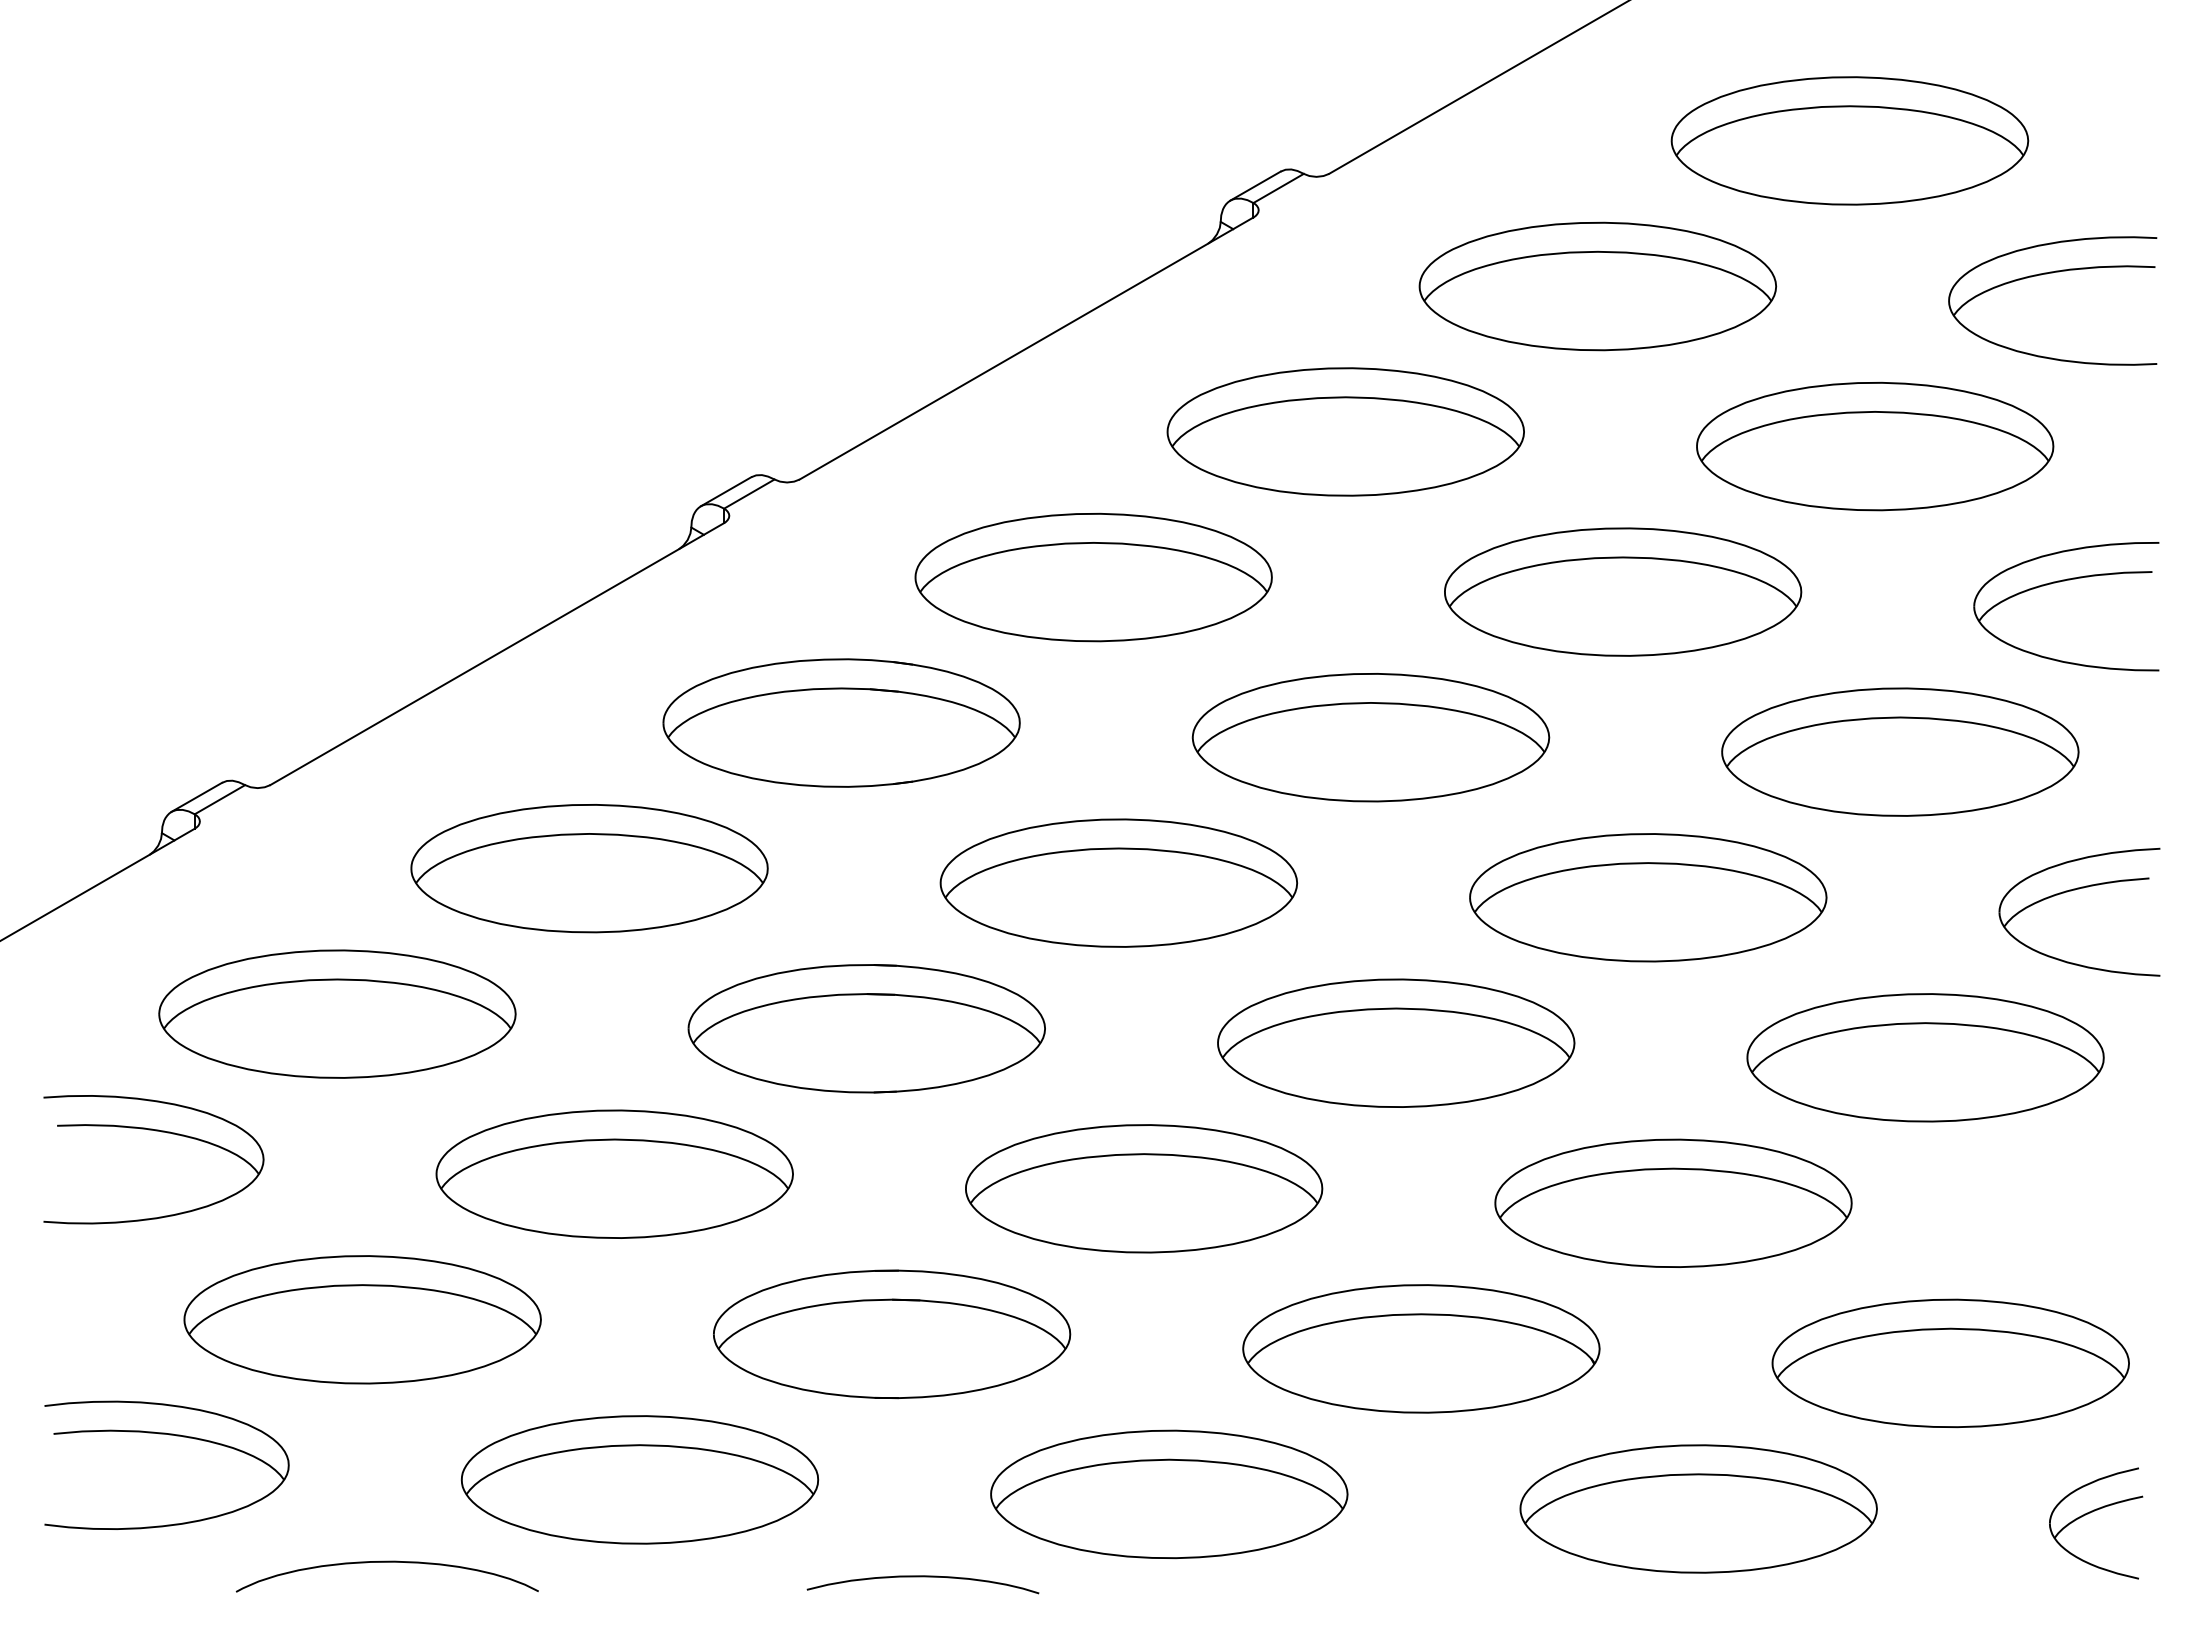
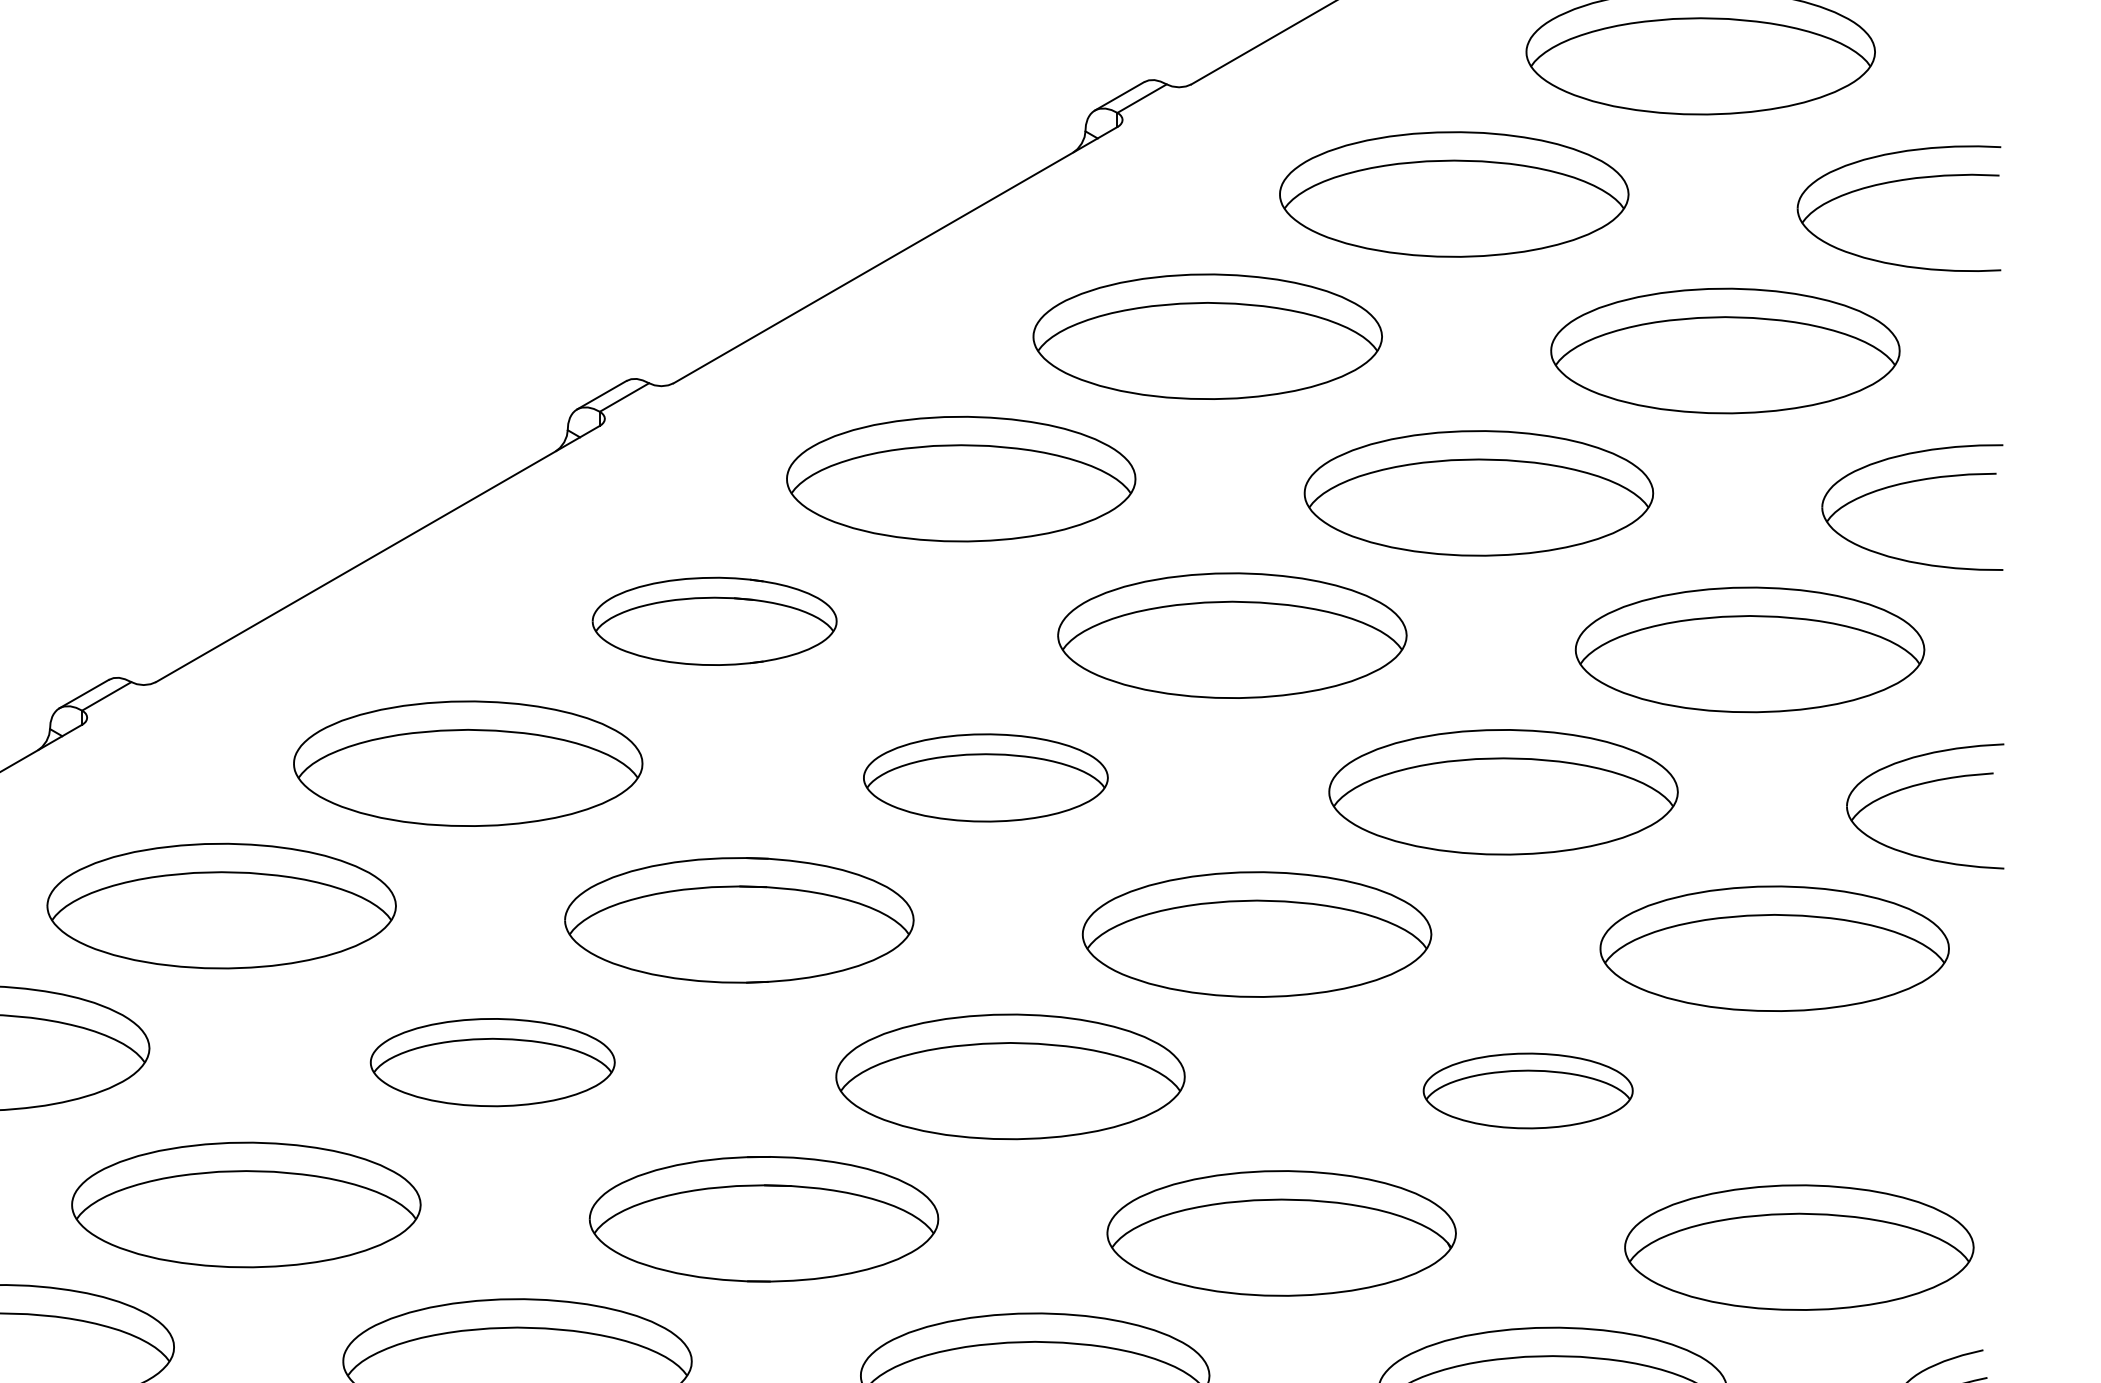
part: (841, 722) -> (714, 620), size x0.7
part: (1118, 882) -> (985, 777), size x0.7
part: (614, 1173) -> (492, 1061), size x0.7
part: (1673, 1202) -> (1528, 1090), size x0.6

